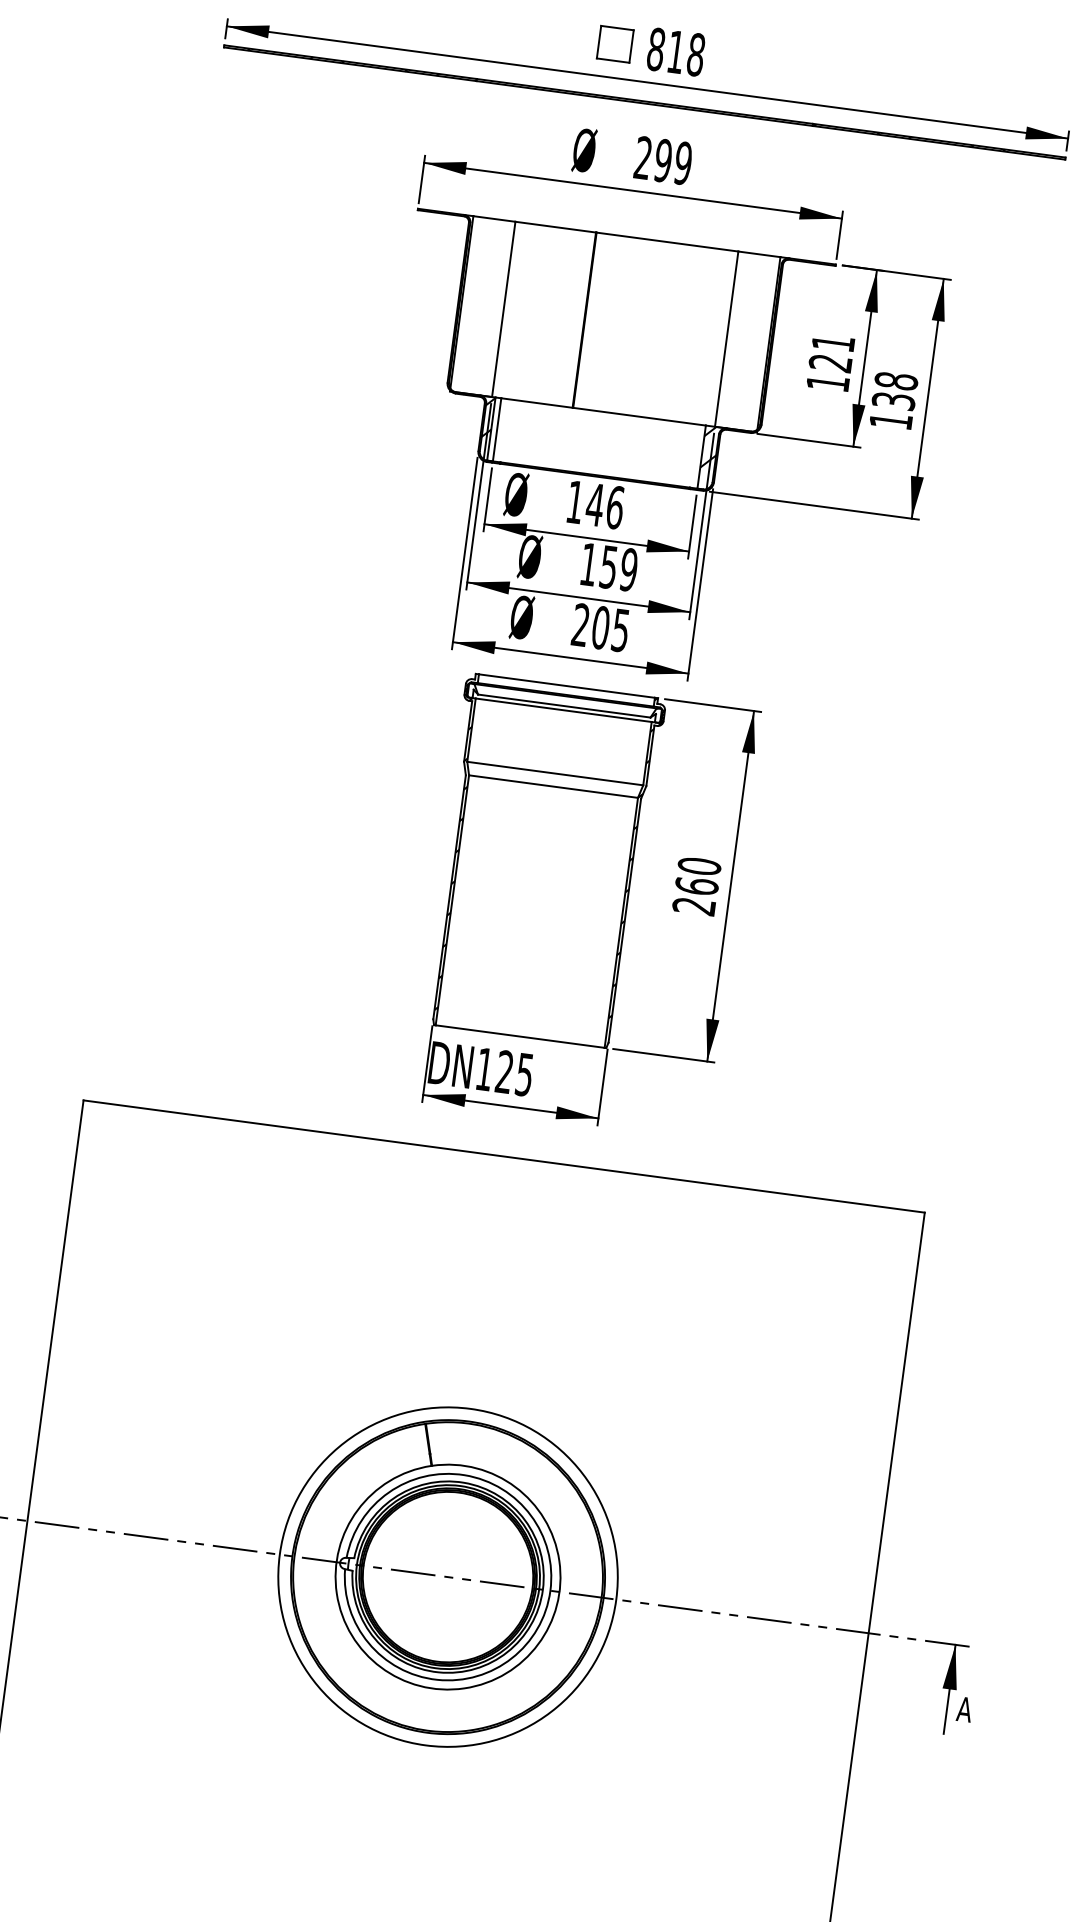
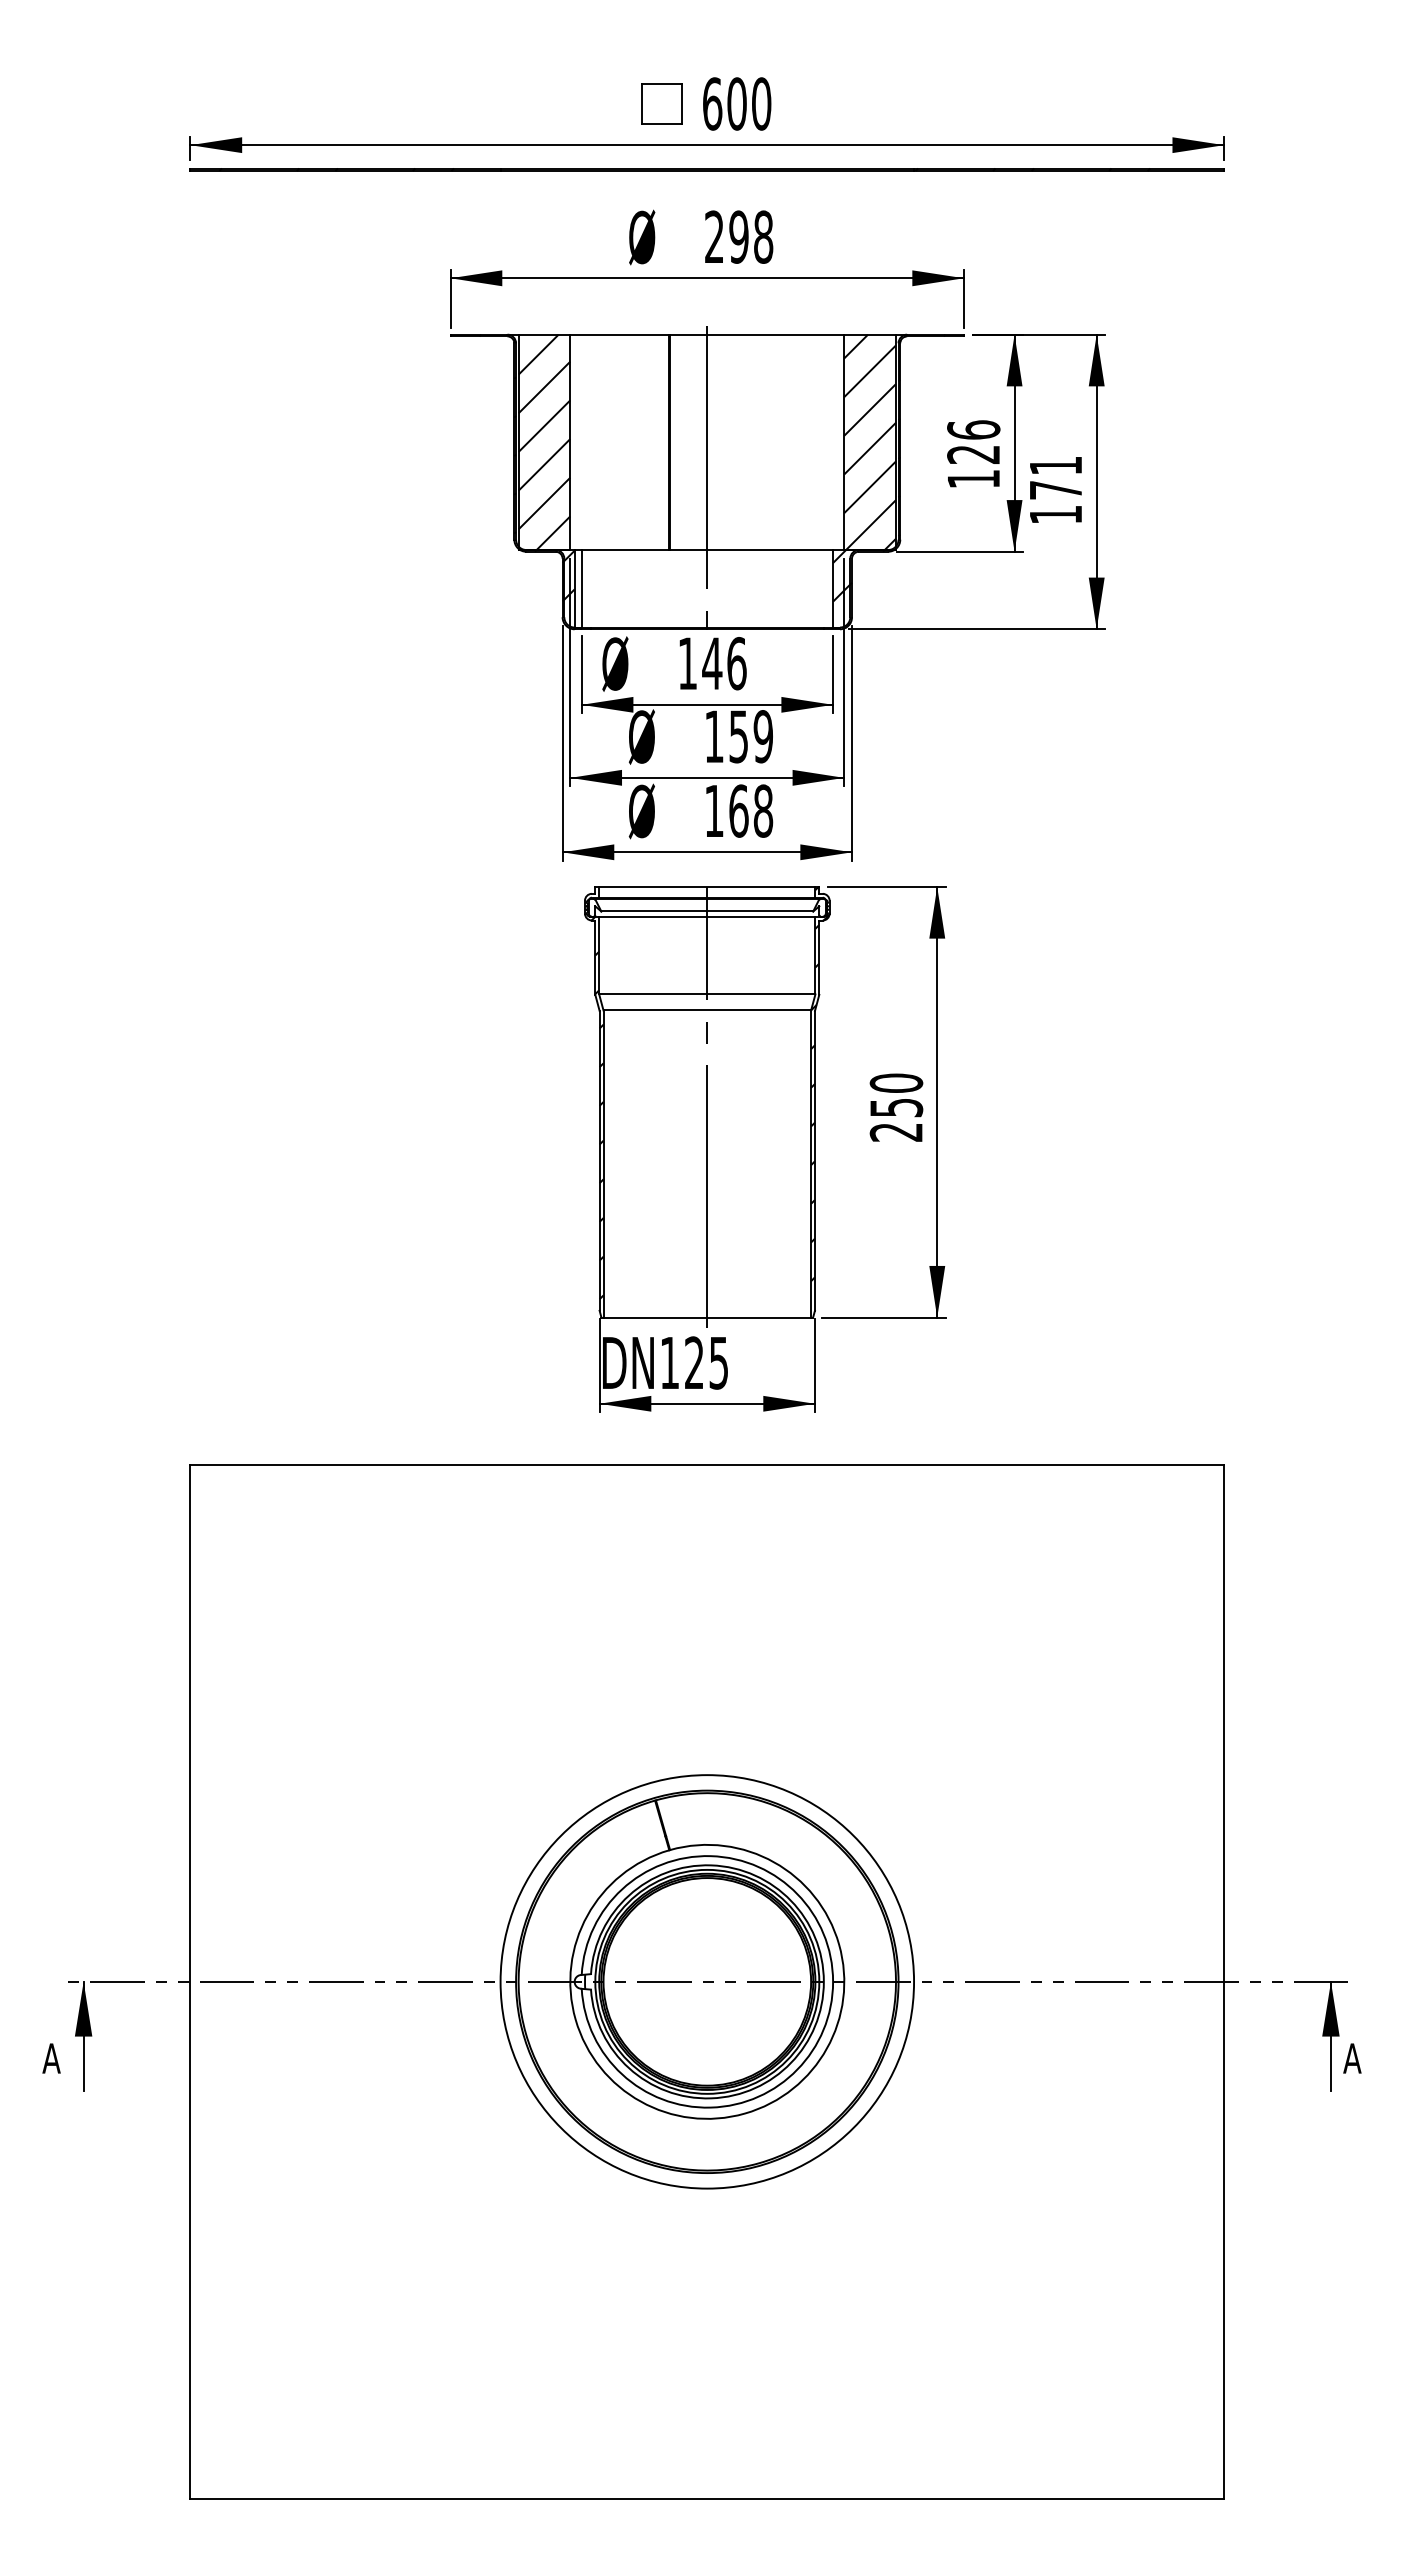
text: (676, 51) -> (737, 103), 818 -> 600
text: (683, 162) -> (763, 236), 299 -> 298
hatch: (482, 306) -> (544, 442), added
hatch: (747, 342) -> (869, 442), added
text: (833, 342) -> (973, 429), 121 -> 126
line: (611, 352) -> (707, 477), added
text: (894, 390) -> (1055, 477), 138 -> 171
text: (601, 627) -> (739, 810), 205 -> 168
line: (543, 865) -> (707, 1107), added
text: (696, 886) -> (896, 1107), 260 -> 250

